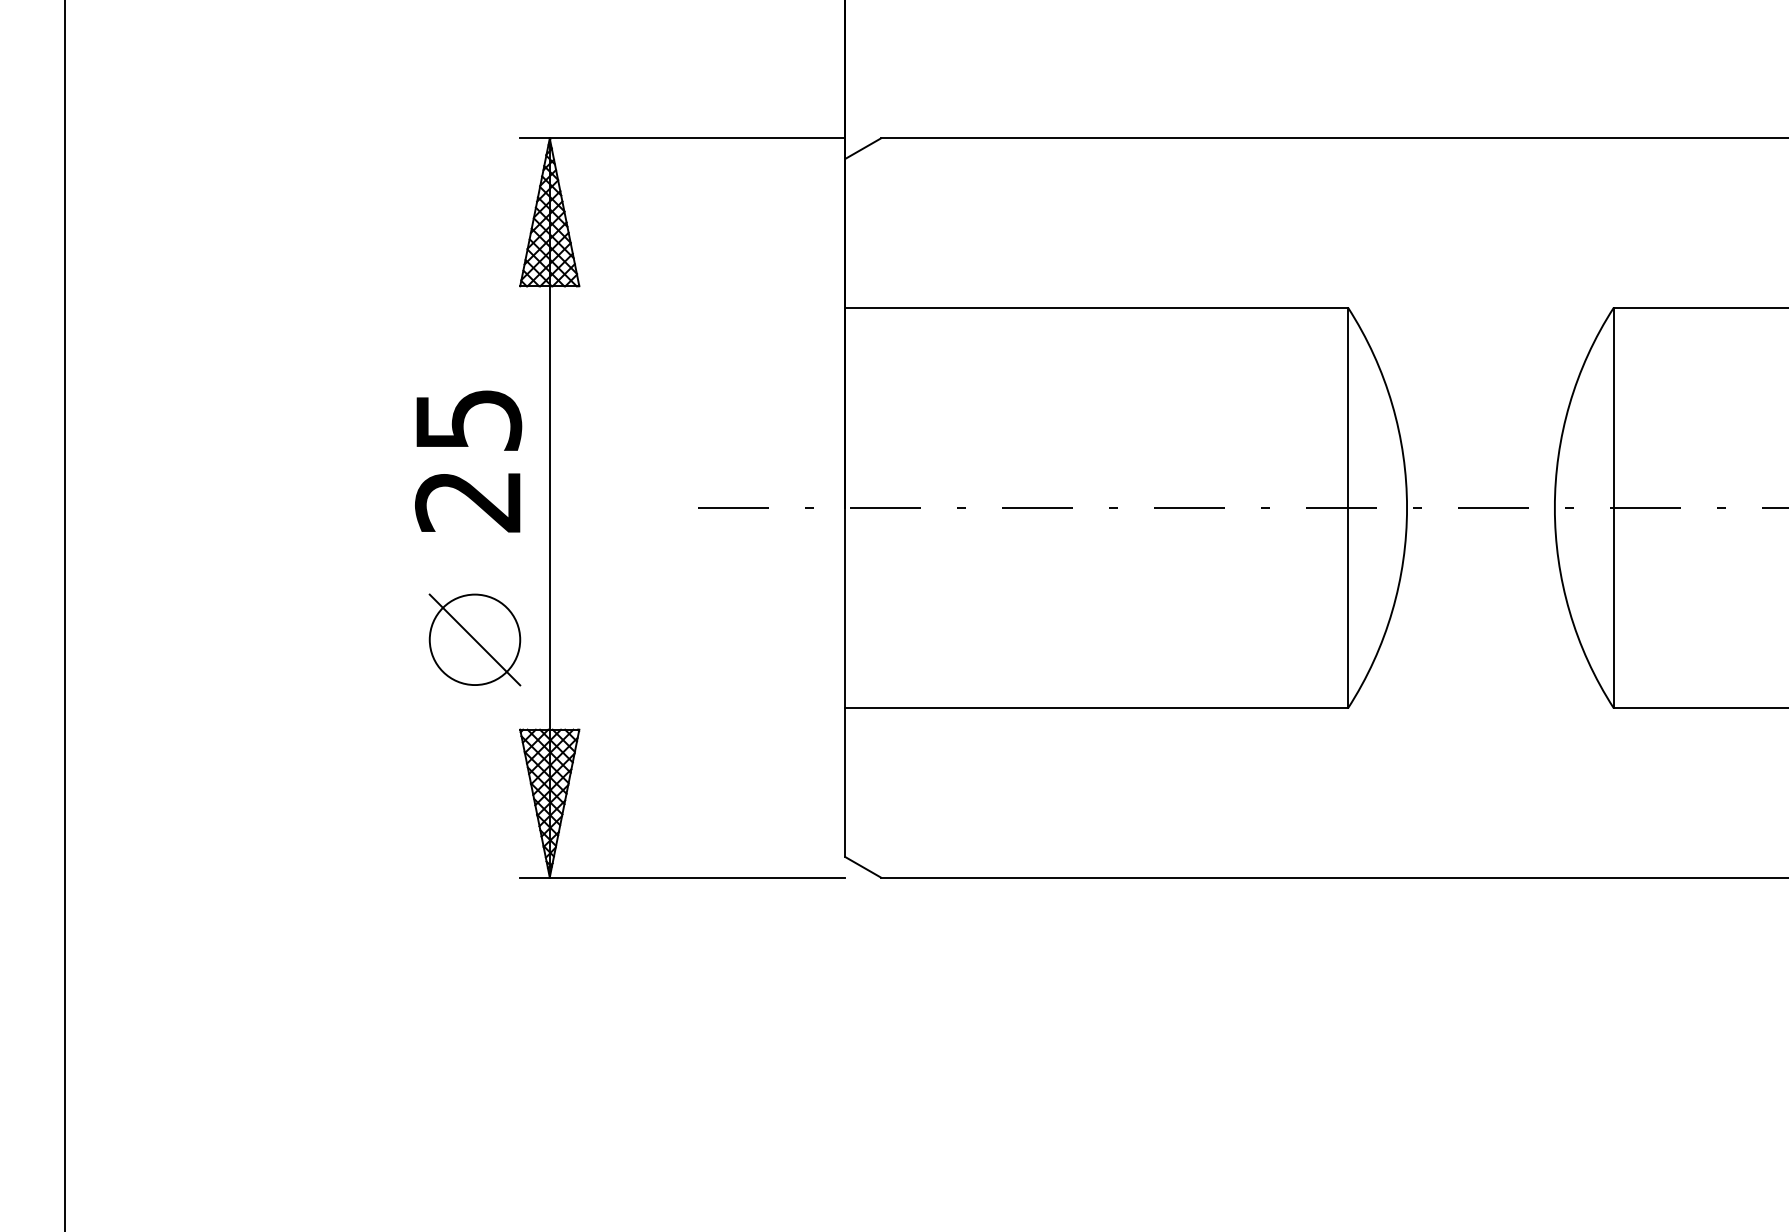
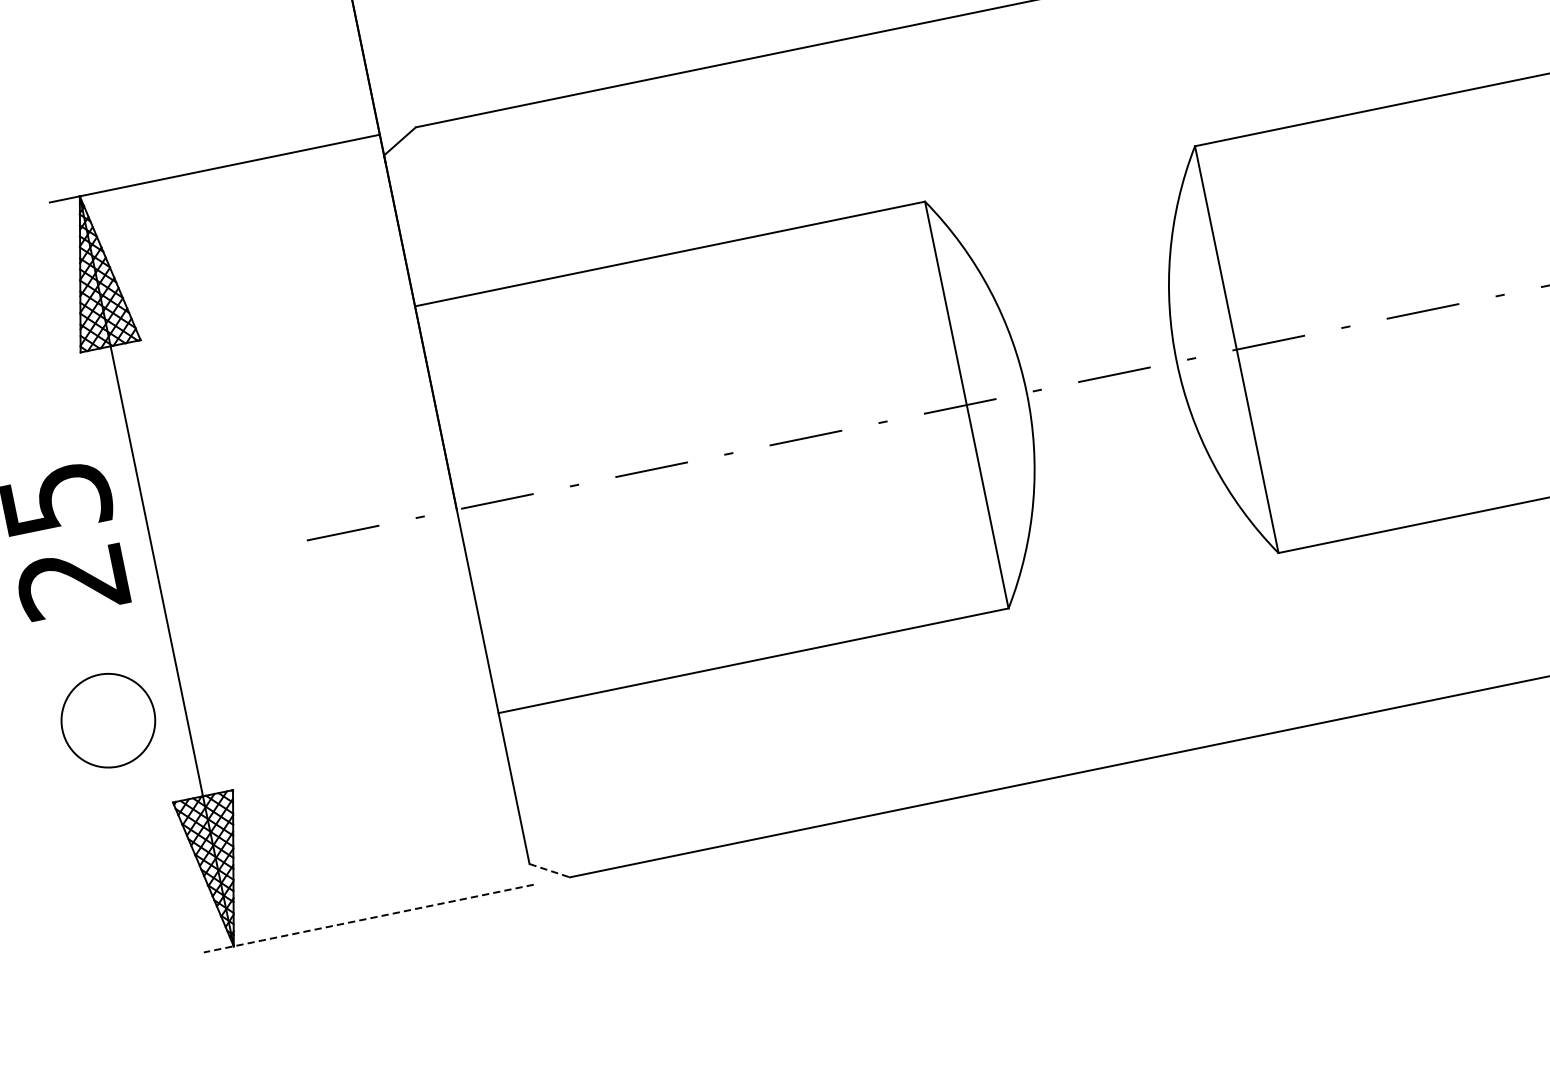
line: (474, 639) -> (107, 720), removed
line: (863, 867) -> (550, 870), solid -> dashed
line: (682, 877) -> (368, 918), solid -> dashed

